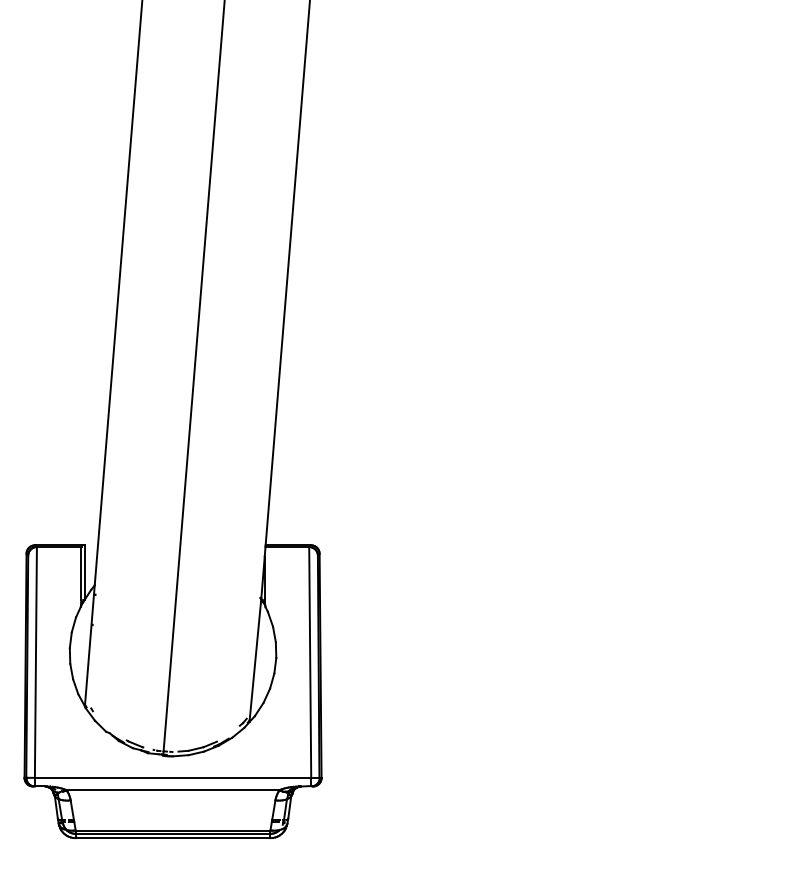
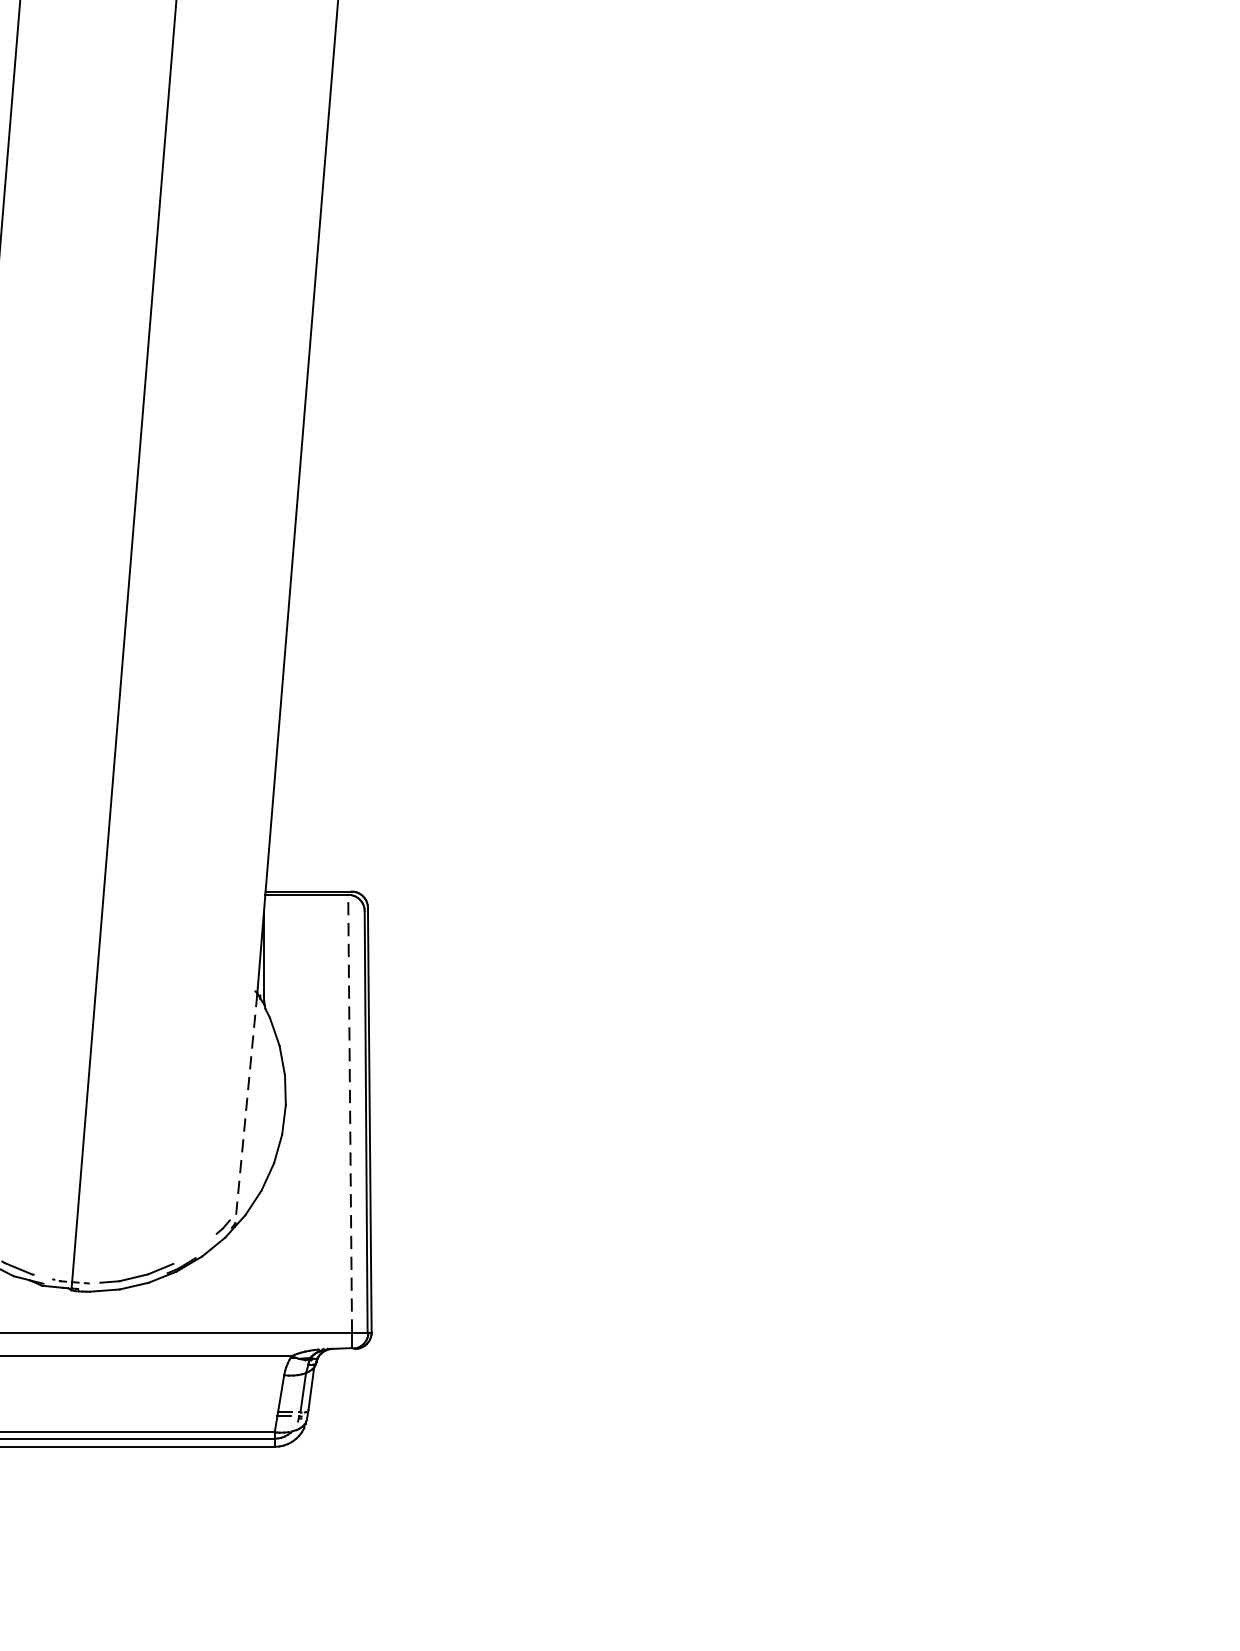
line: (255, 659) -> (246, 1108), solid -> dashed
line: (310, 661) -> (350, 1111), solid -> dashed

